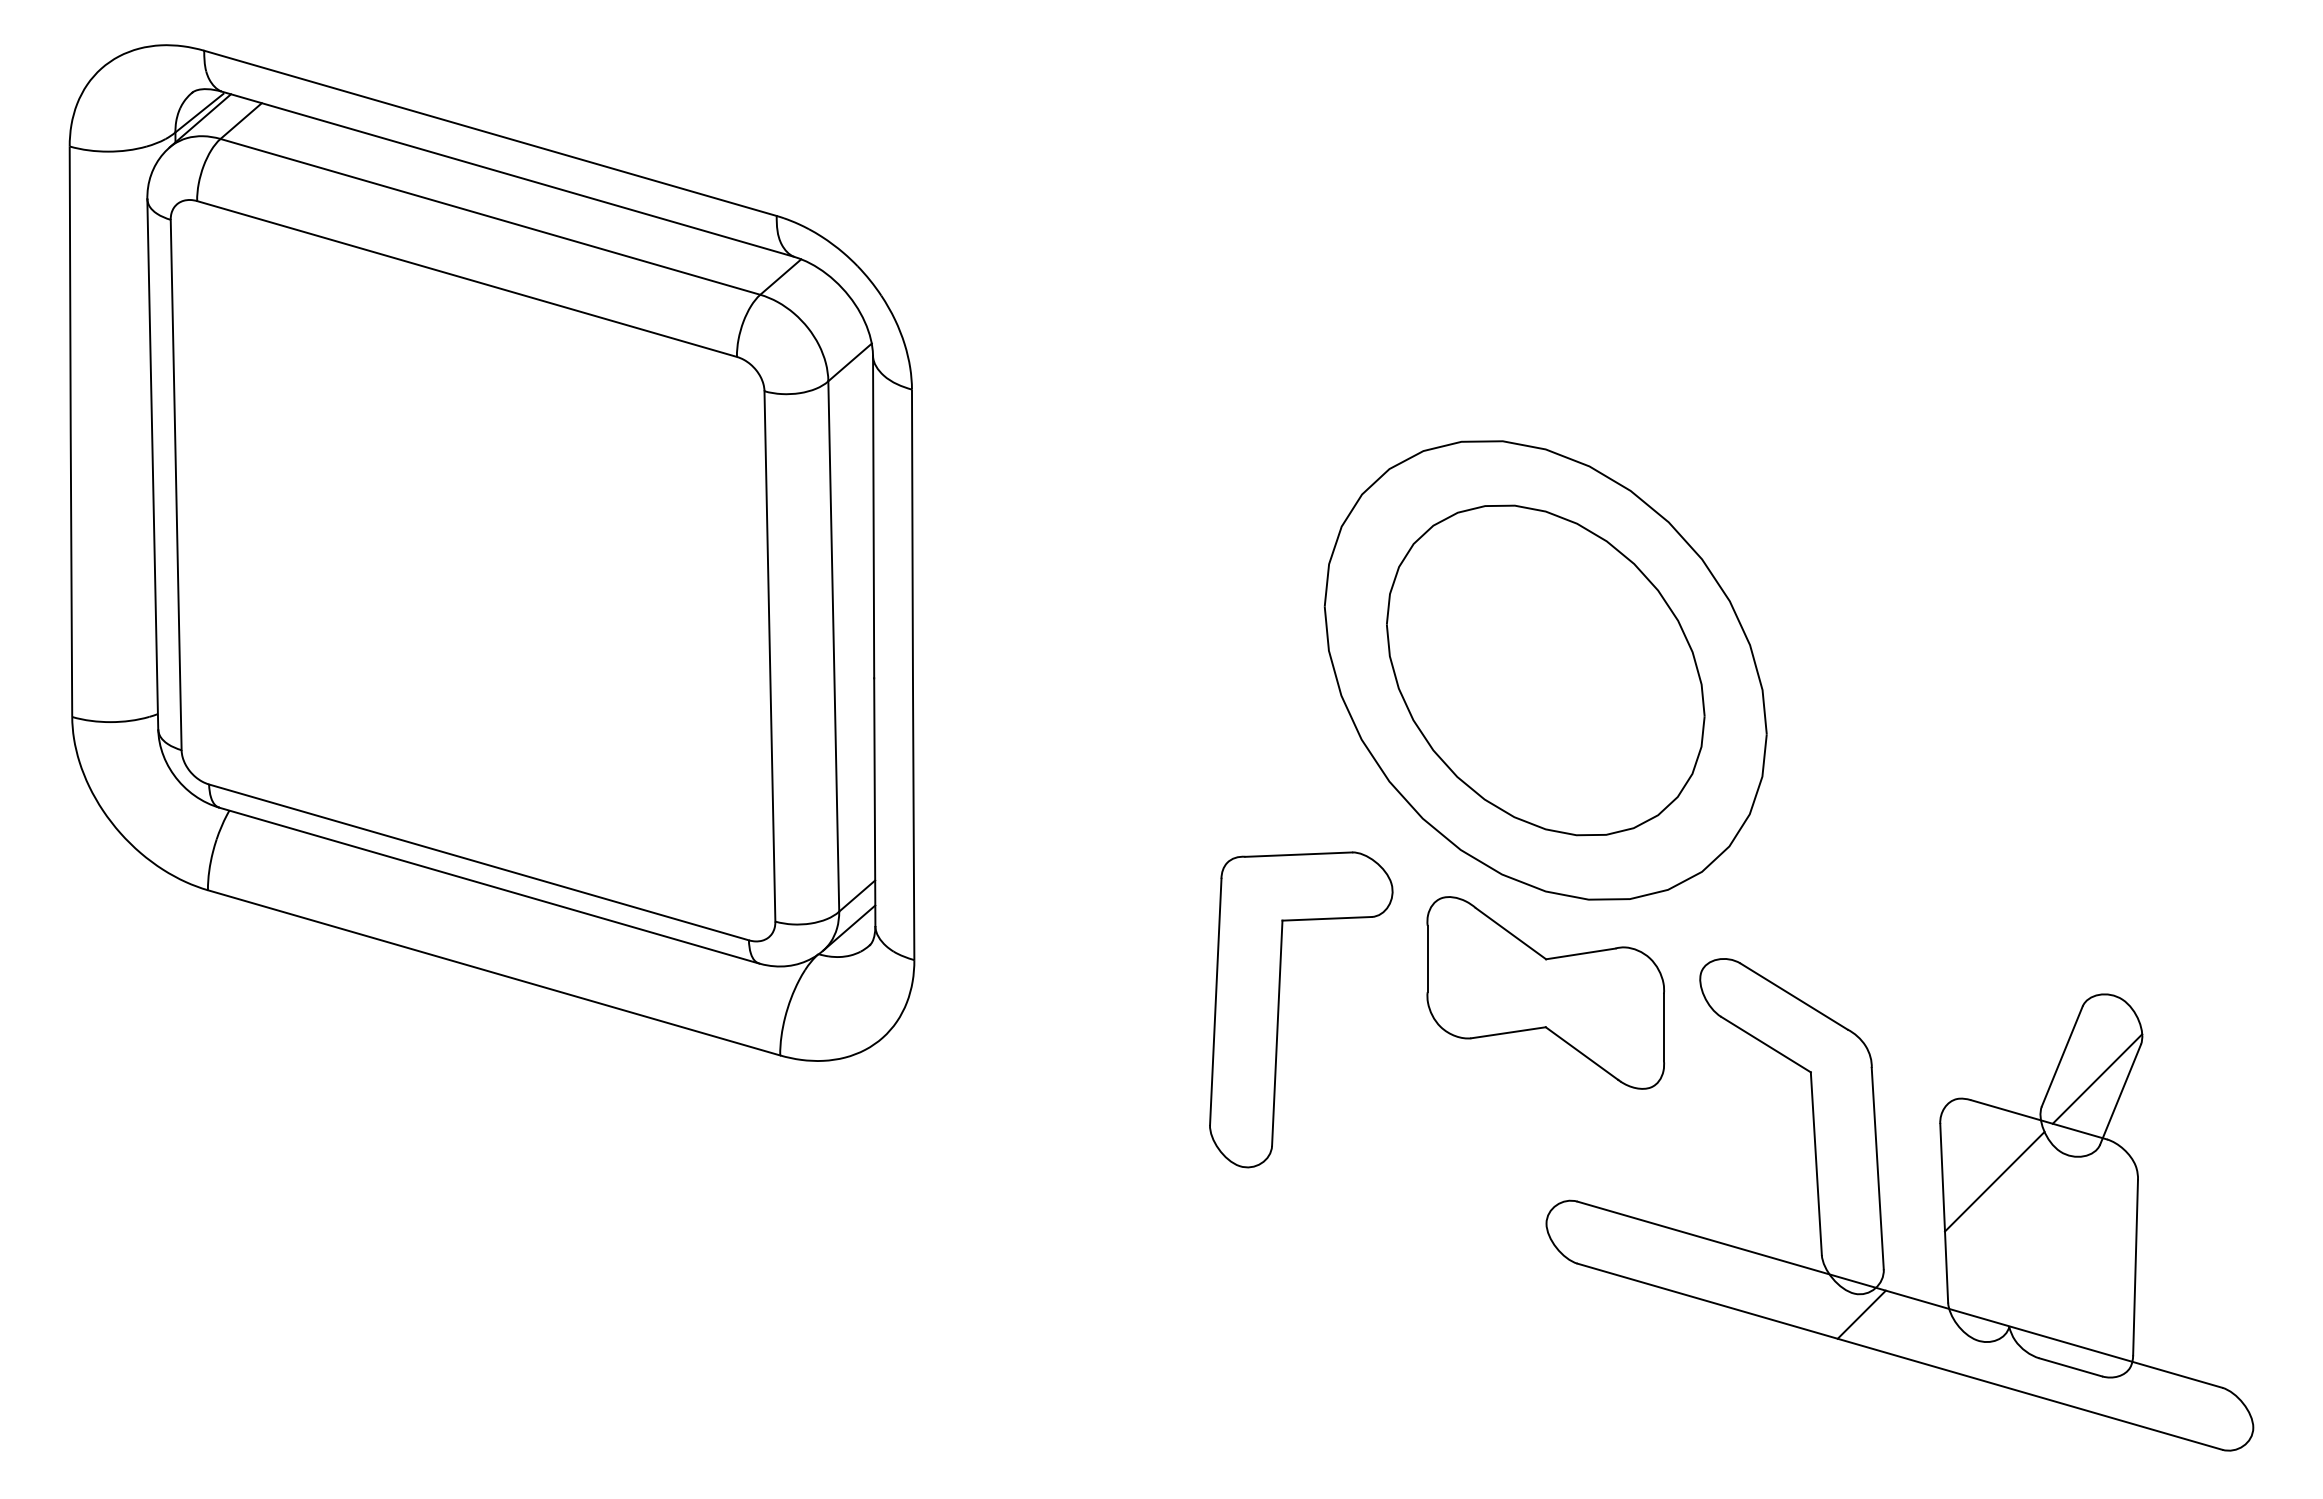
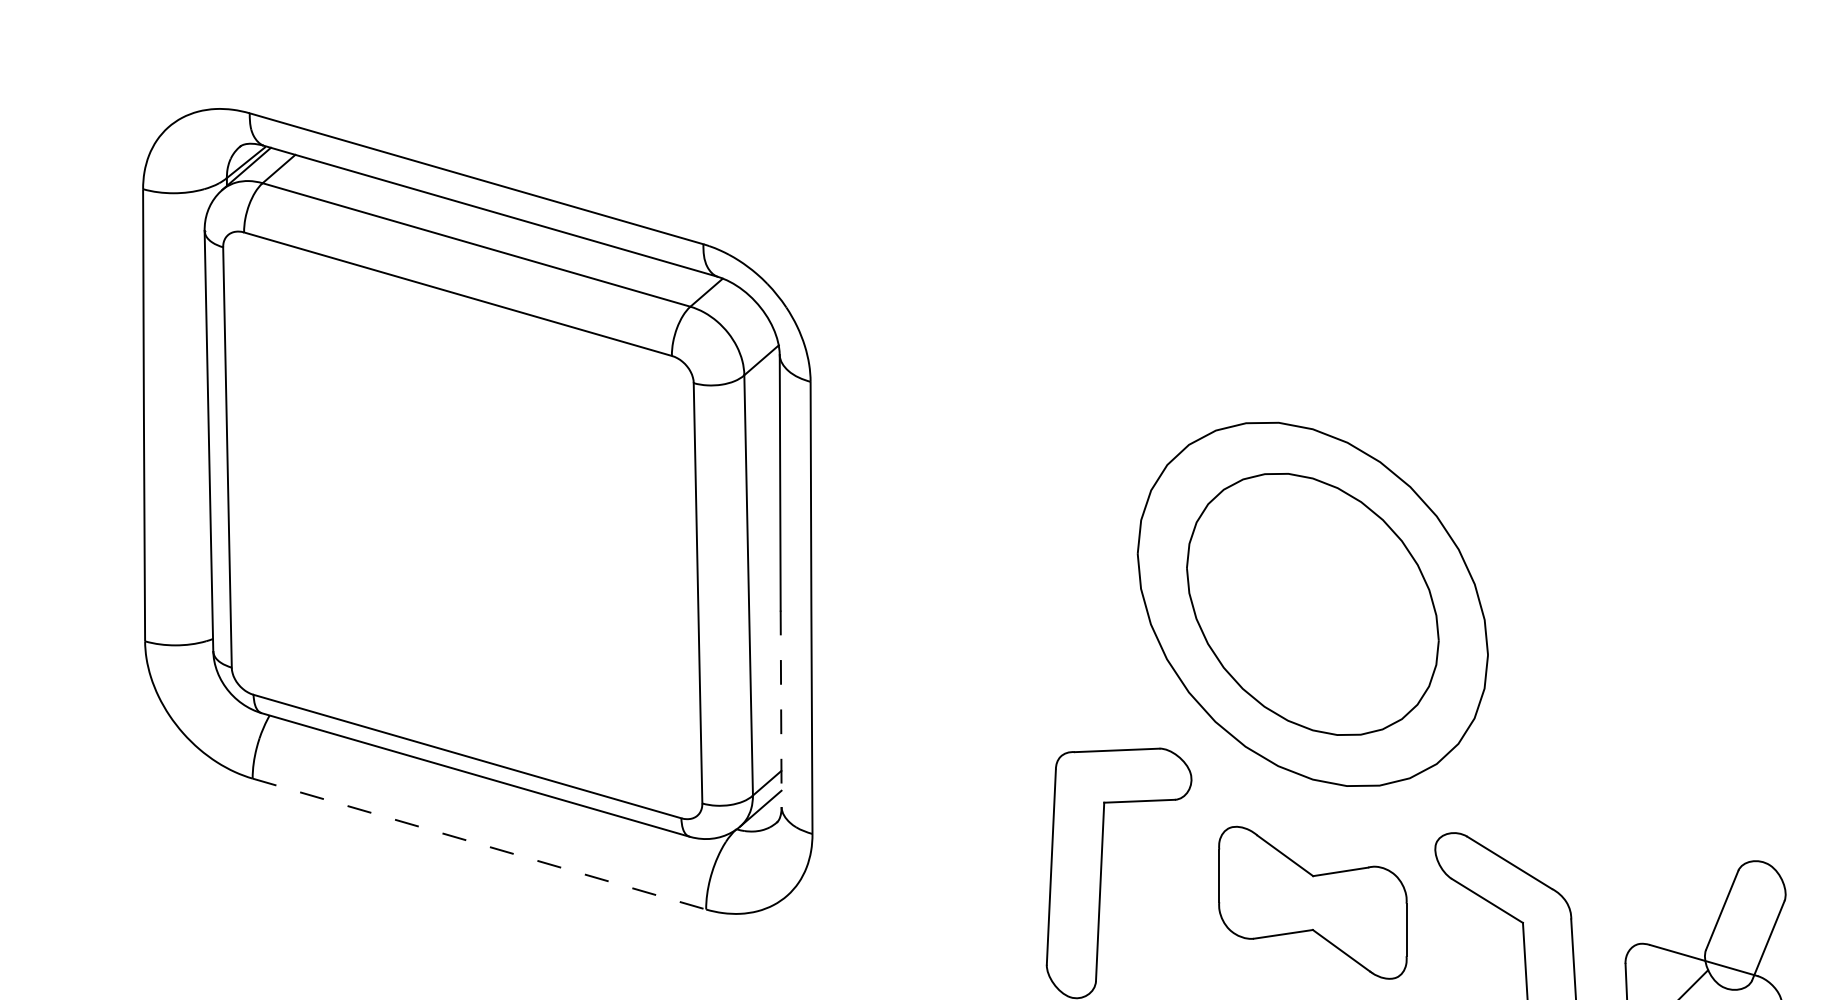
line: (874, 802) -> (780, 709), solid -> dashed
line: (494, 972) -> (479, 843), solid -> dashed
part: (1545, 992) -> (1312, 902), moved
line: (2097, 1078) -> (1750, 927), removed

